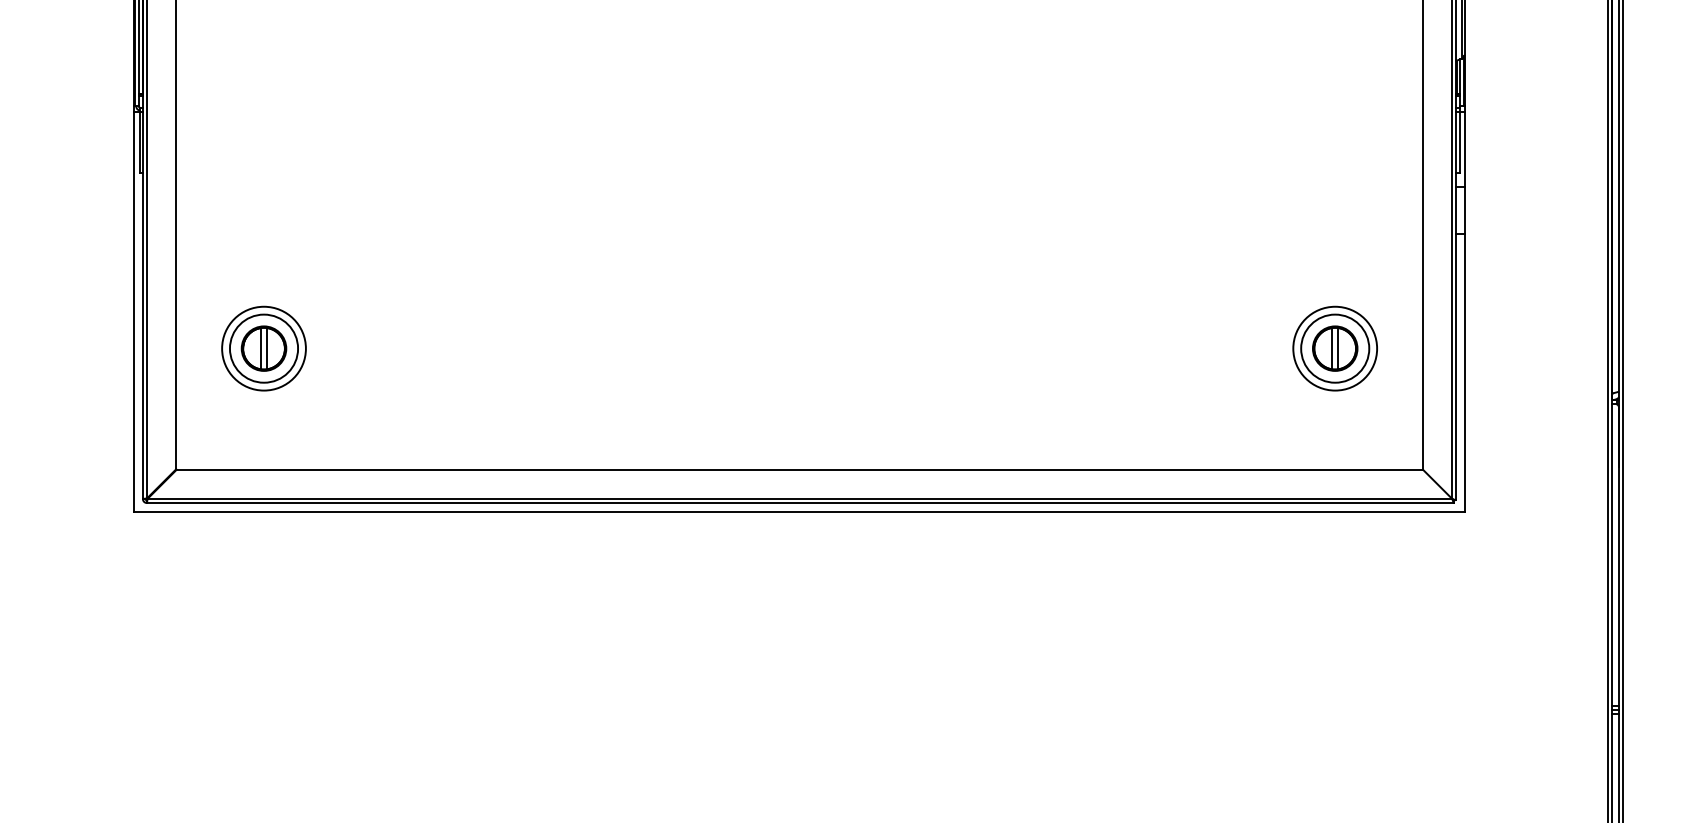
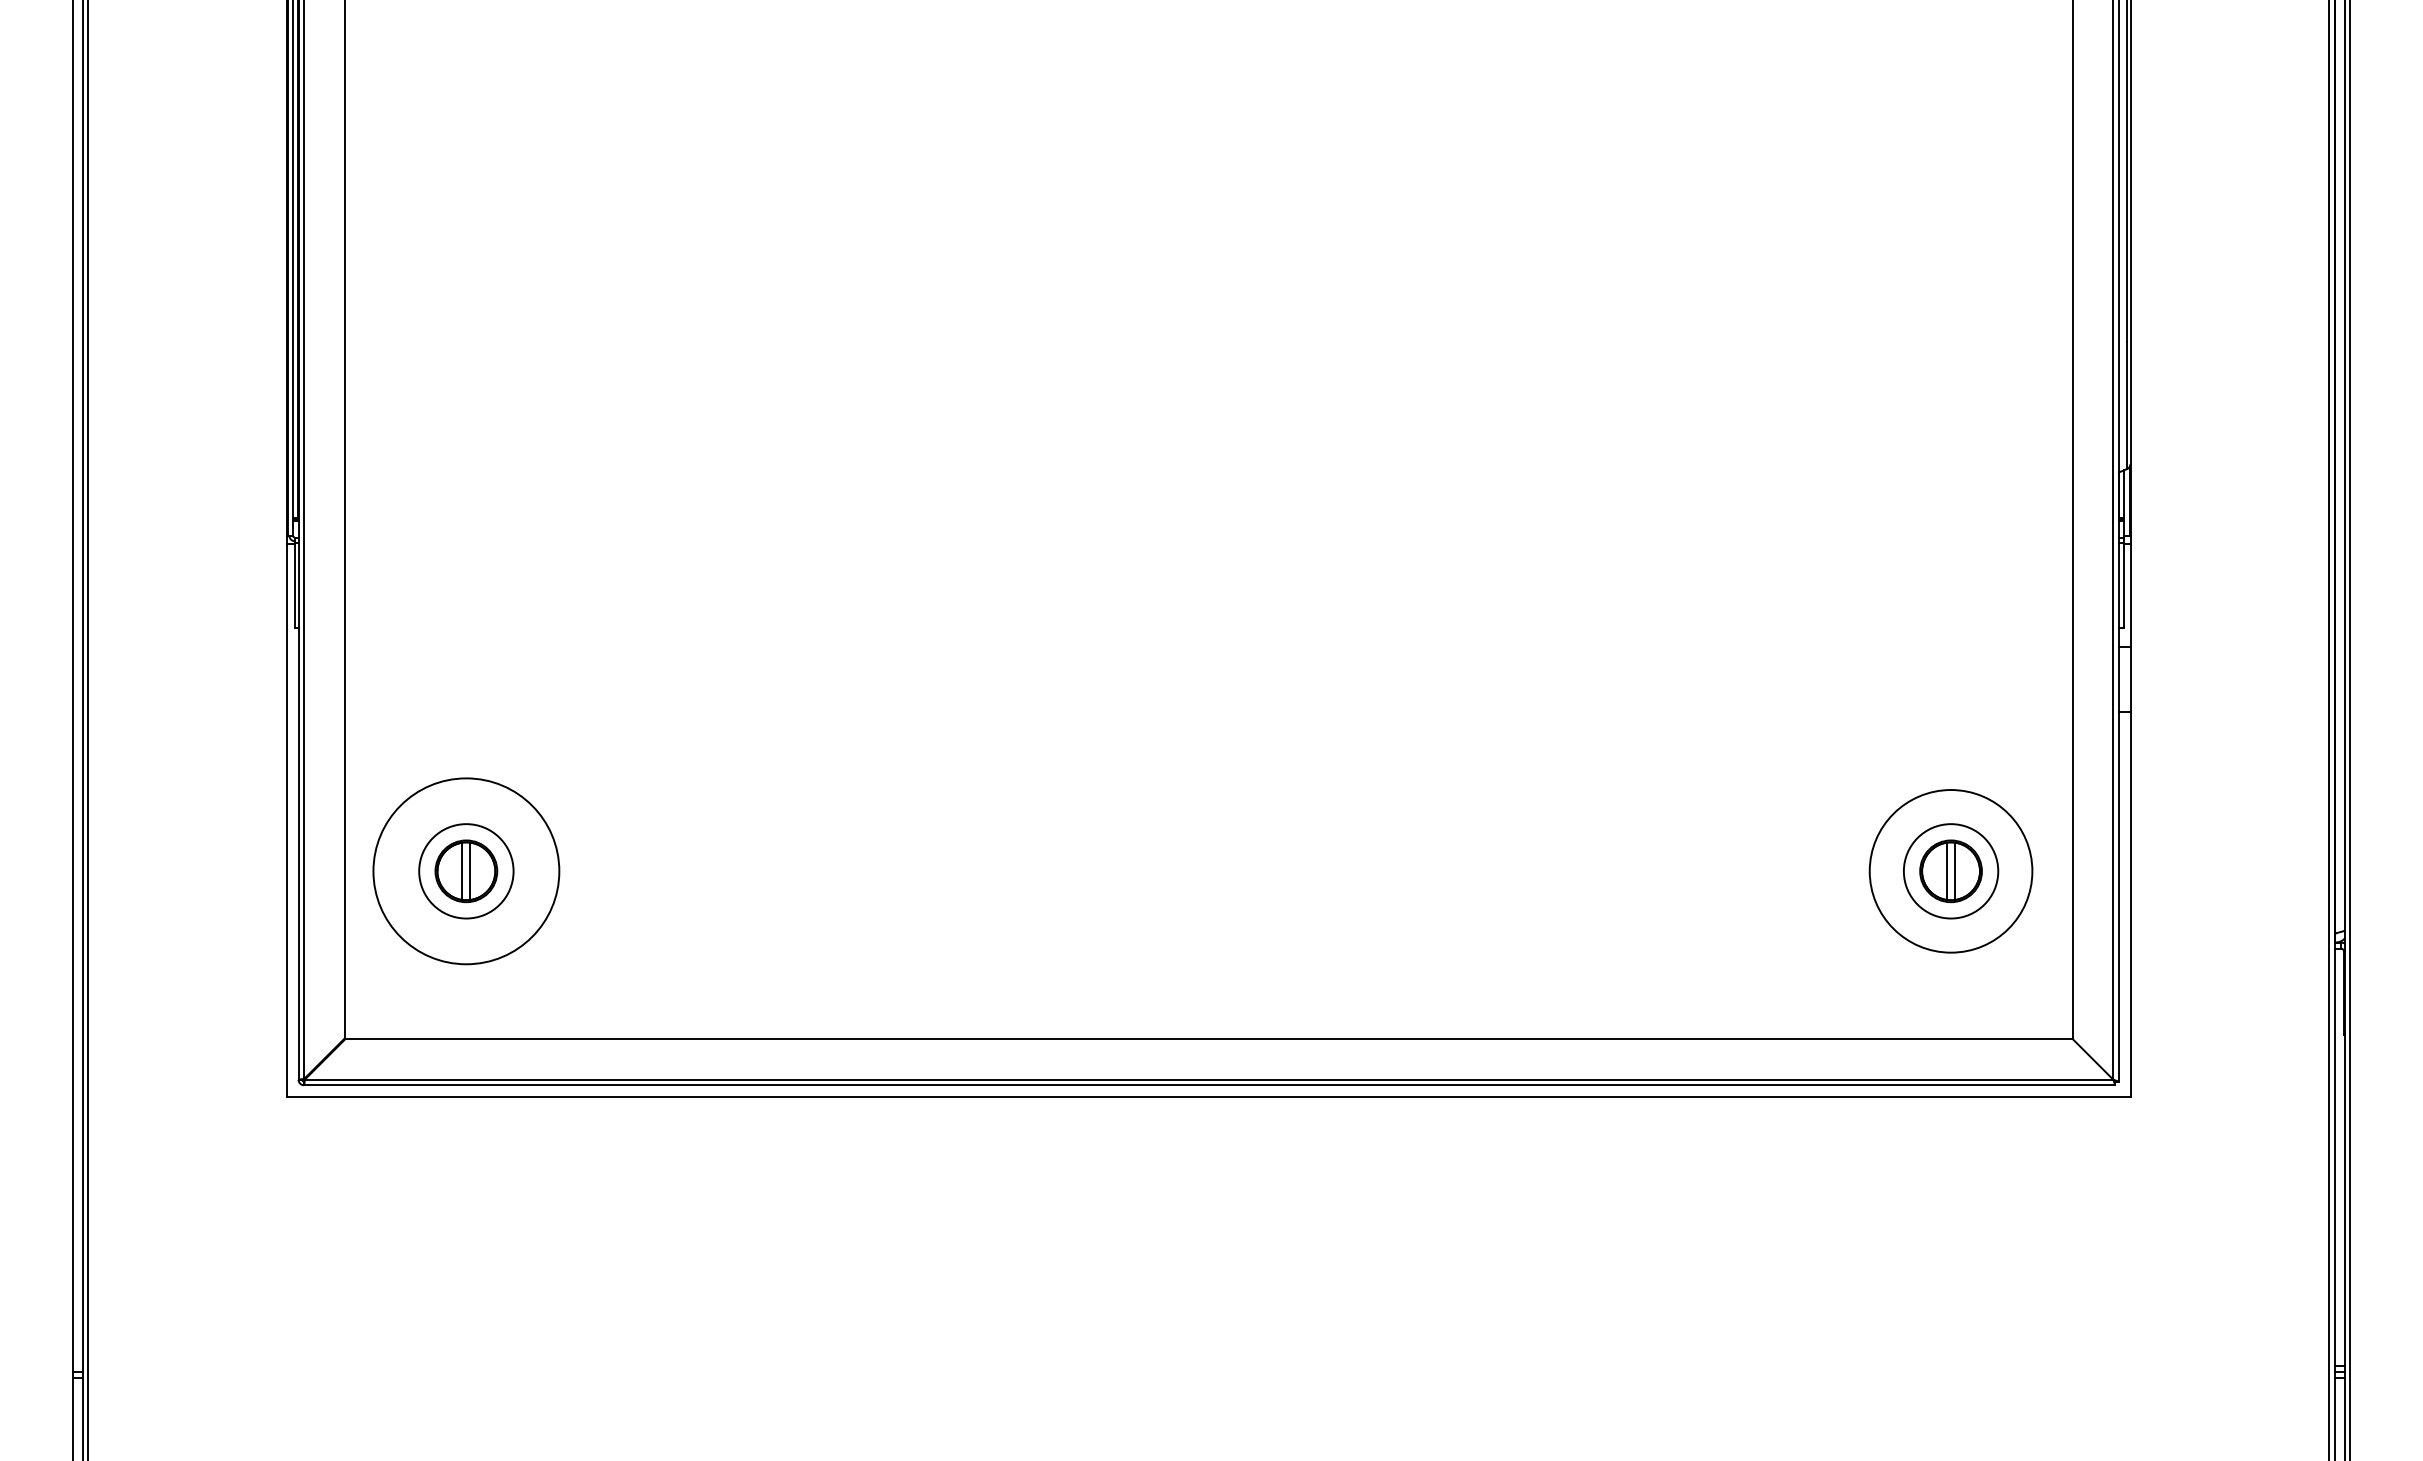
circle: (264, 348) -> (466, 871), size x1.6
circle: (1334, 348) -> (1950, 871), size x1.4

